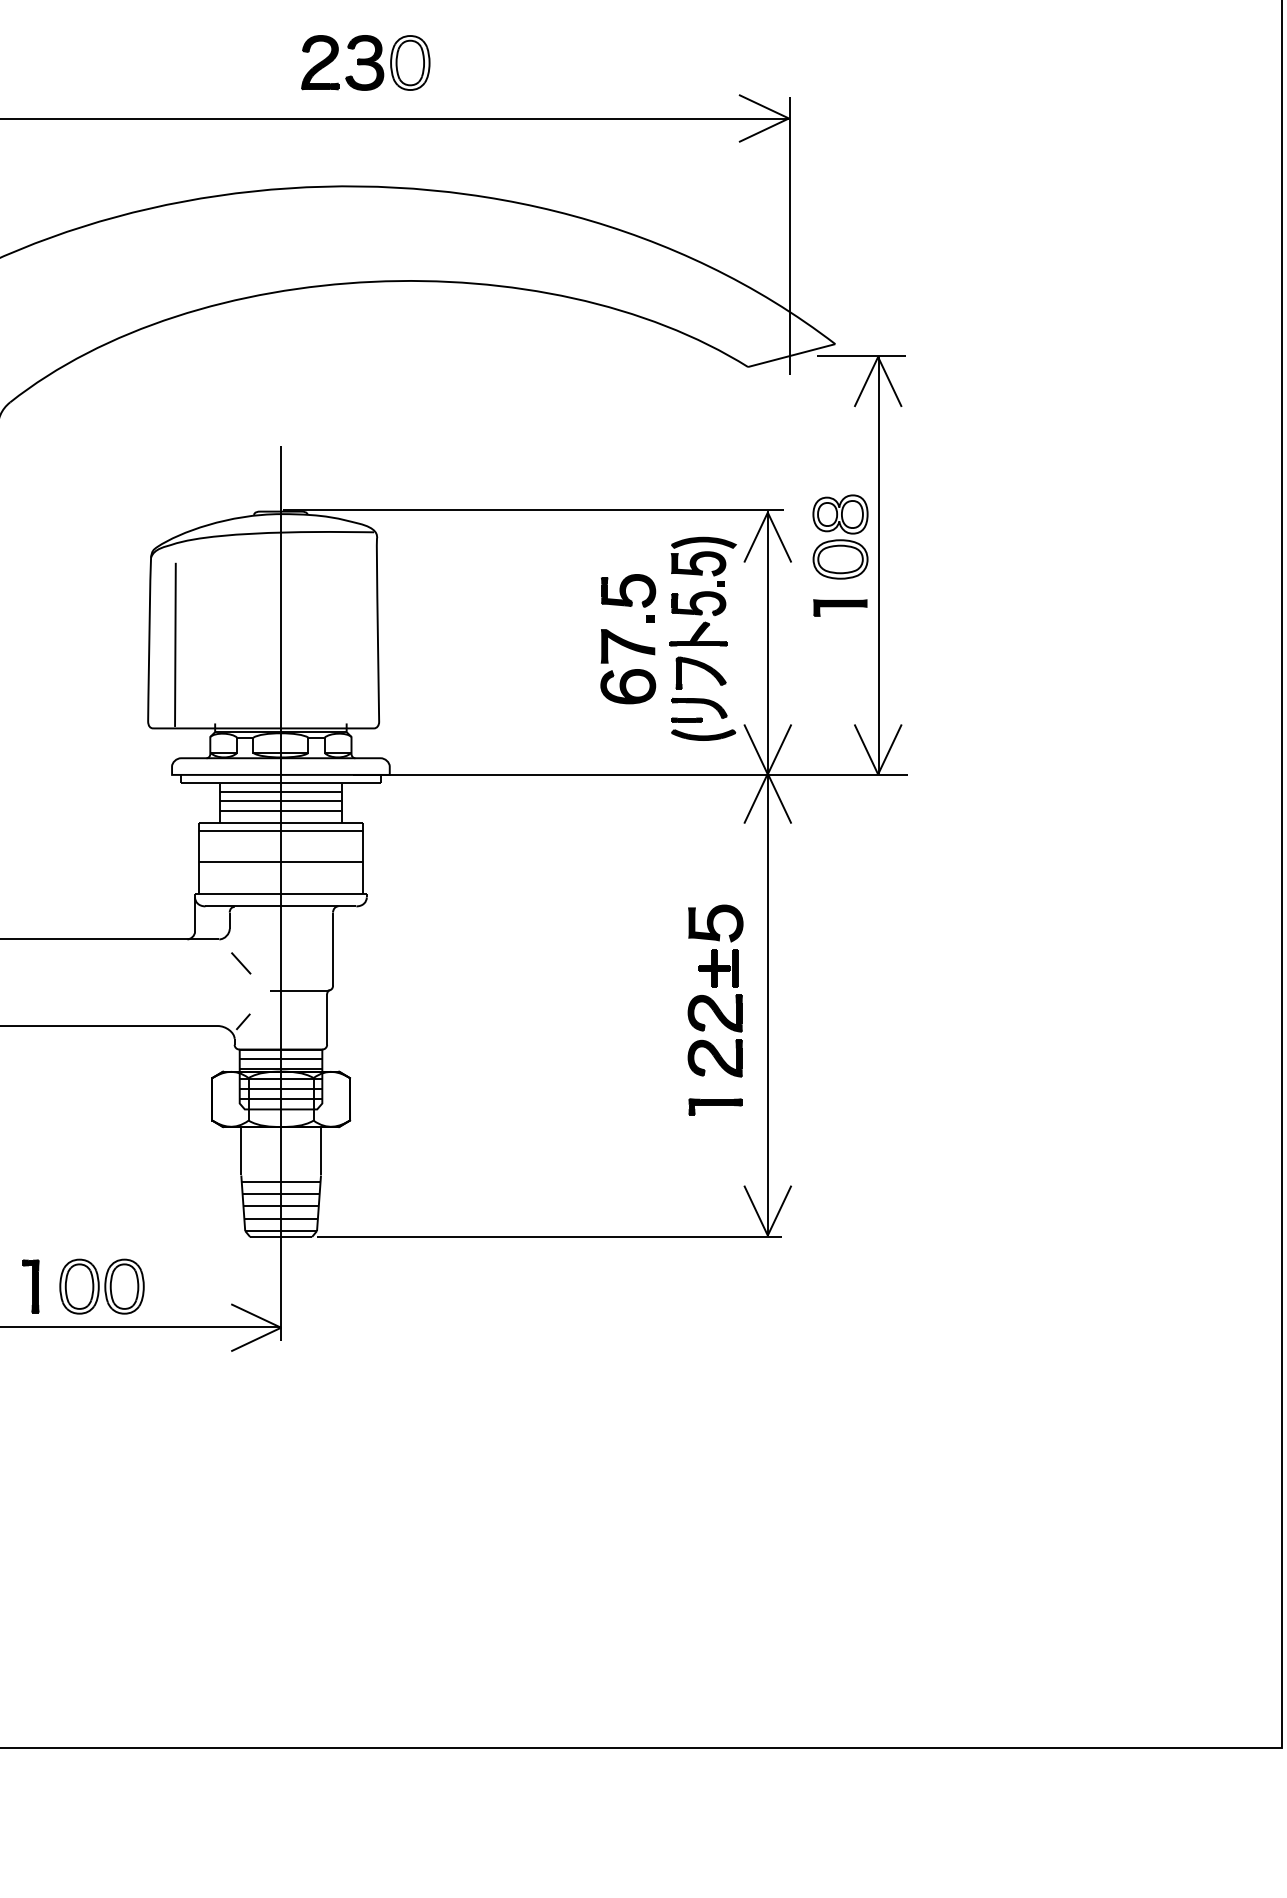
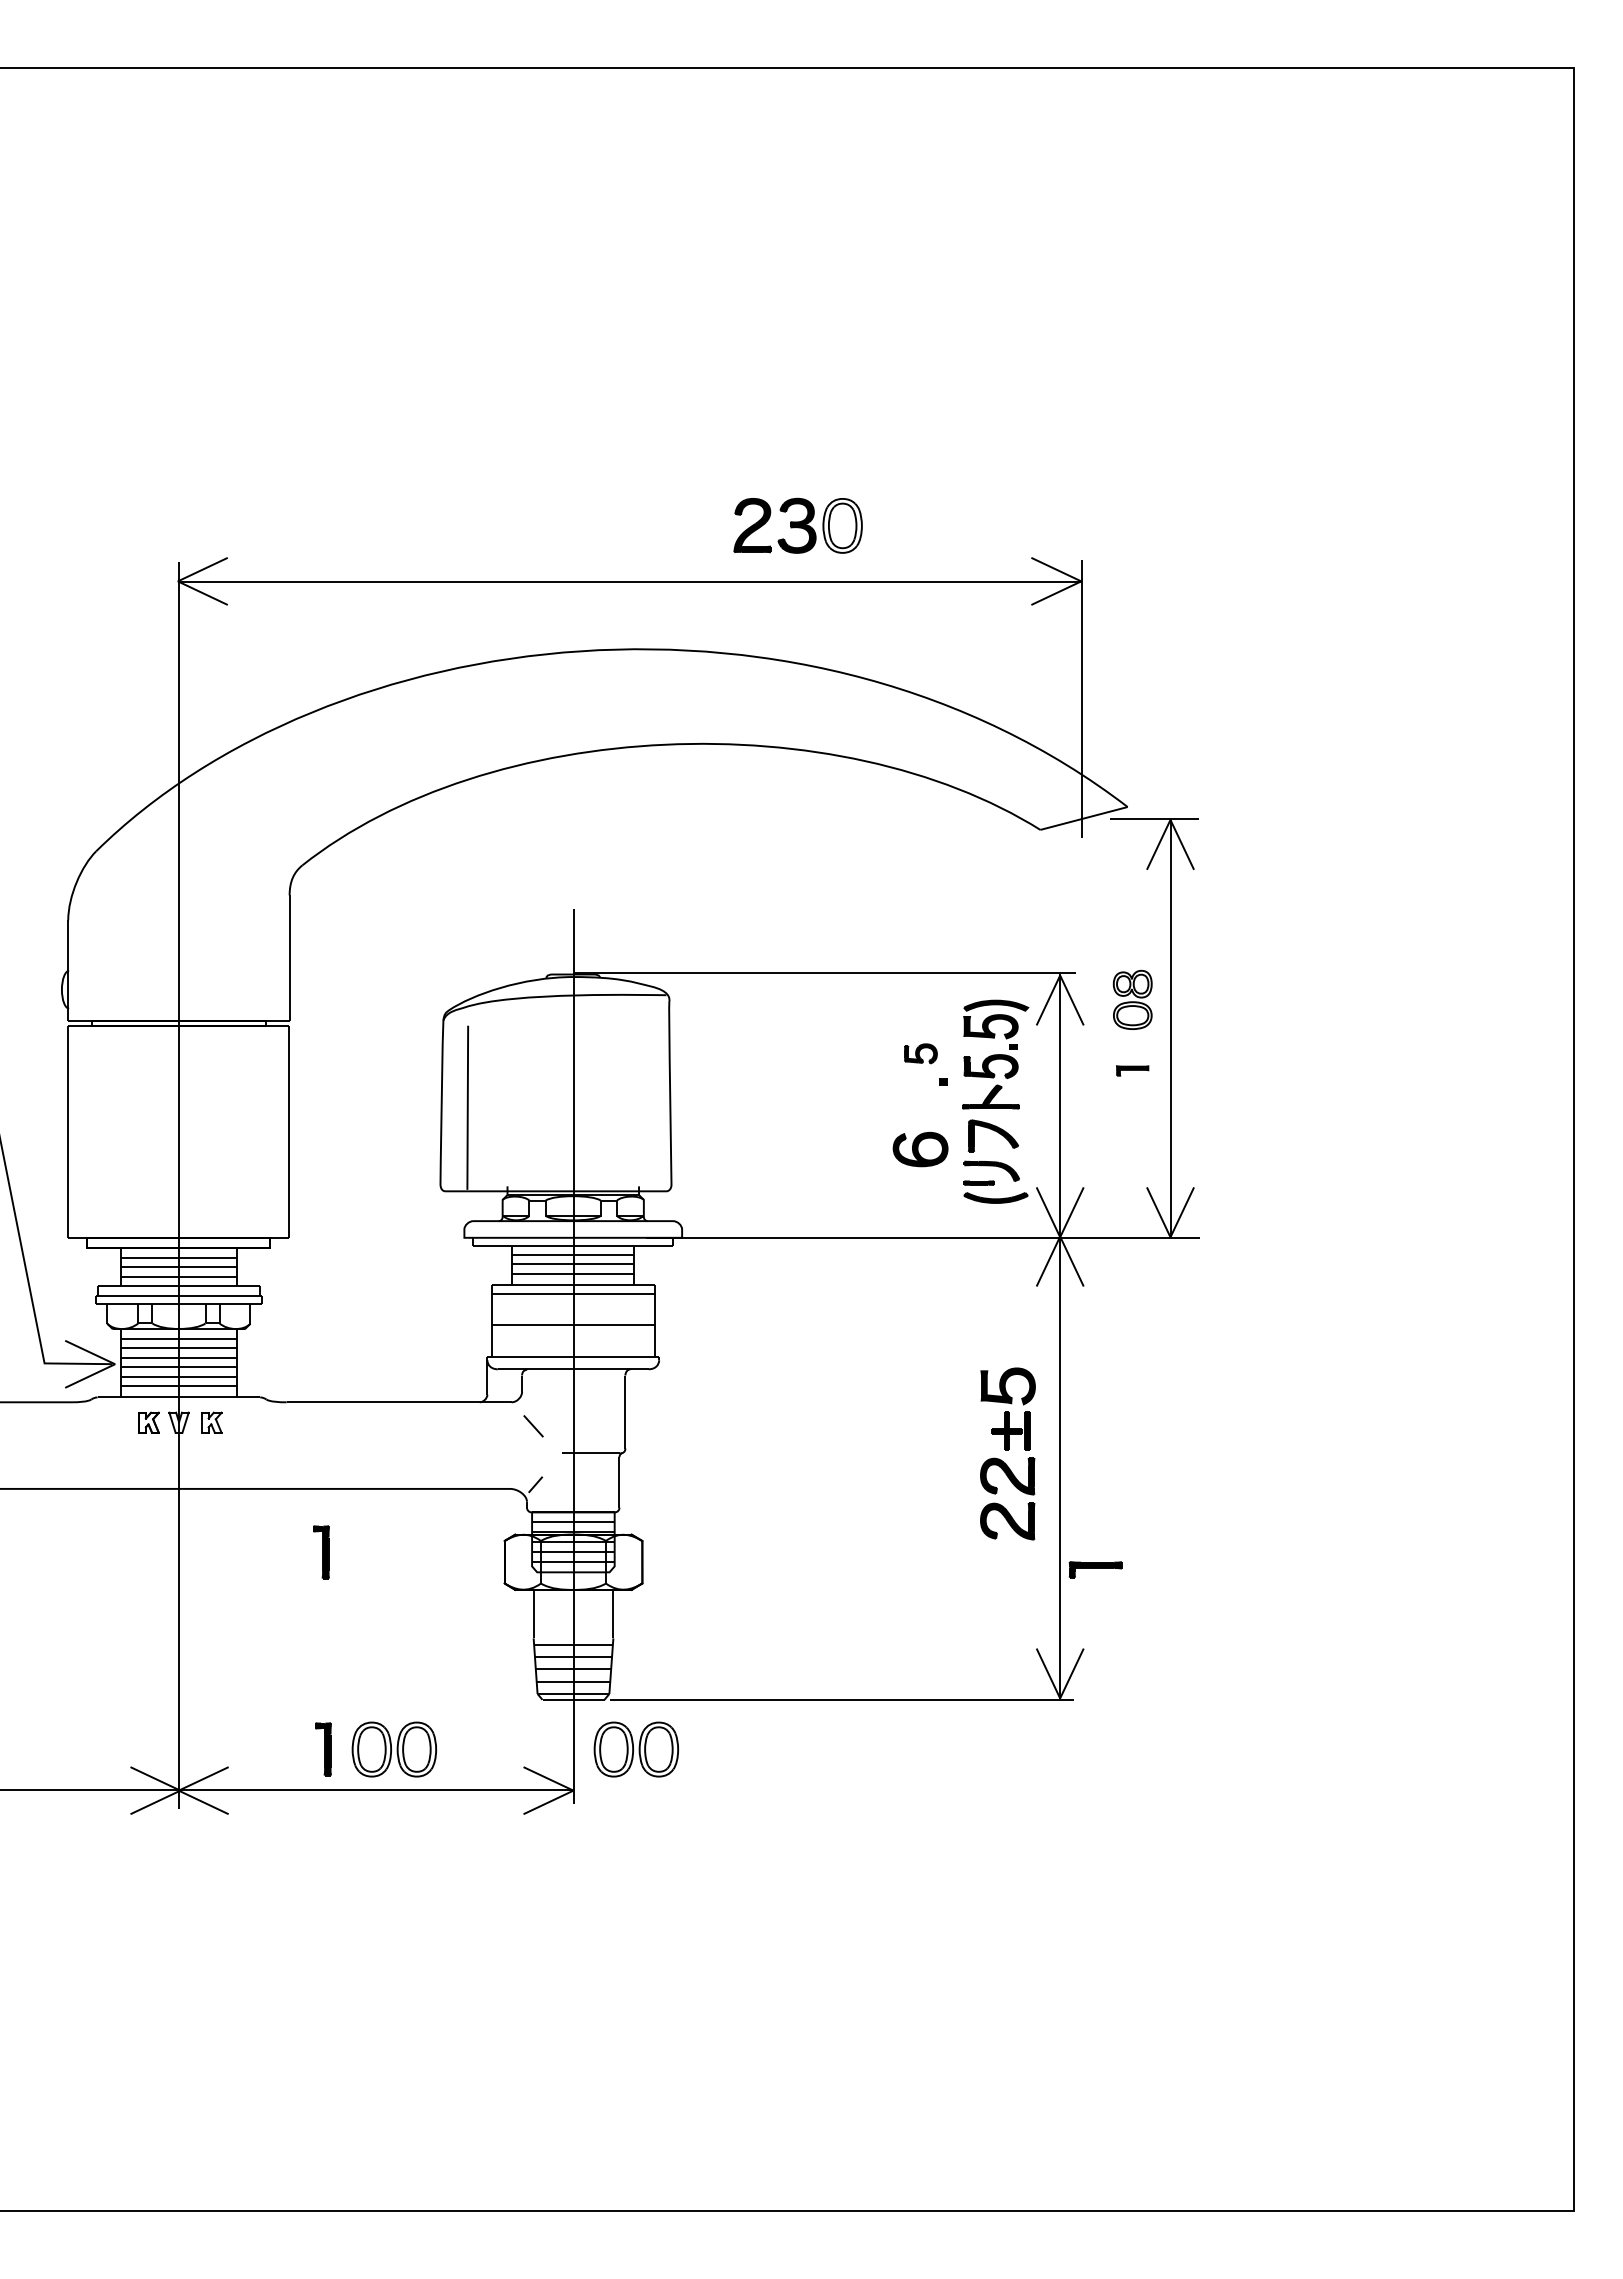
part: (365, 62) -> (797, 525), moved
part: (840, 536) -> (1132, 999), size x0.7
part: (628, 590) -> (920, 1053), size x0.6
part: (840, 607) -> (1132, 1070), size x0.6
part: (628, 646) -> (920, 1109), removed
part: (29, 1089) -> (321, 1552), added
part: (715, 1106) -> (1095, 1569), moved
part: (344, 1286) -> (636, 1749), added

